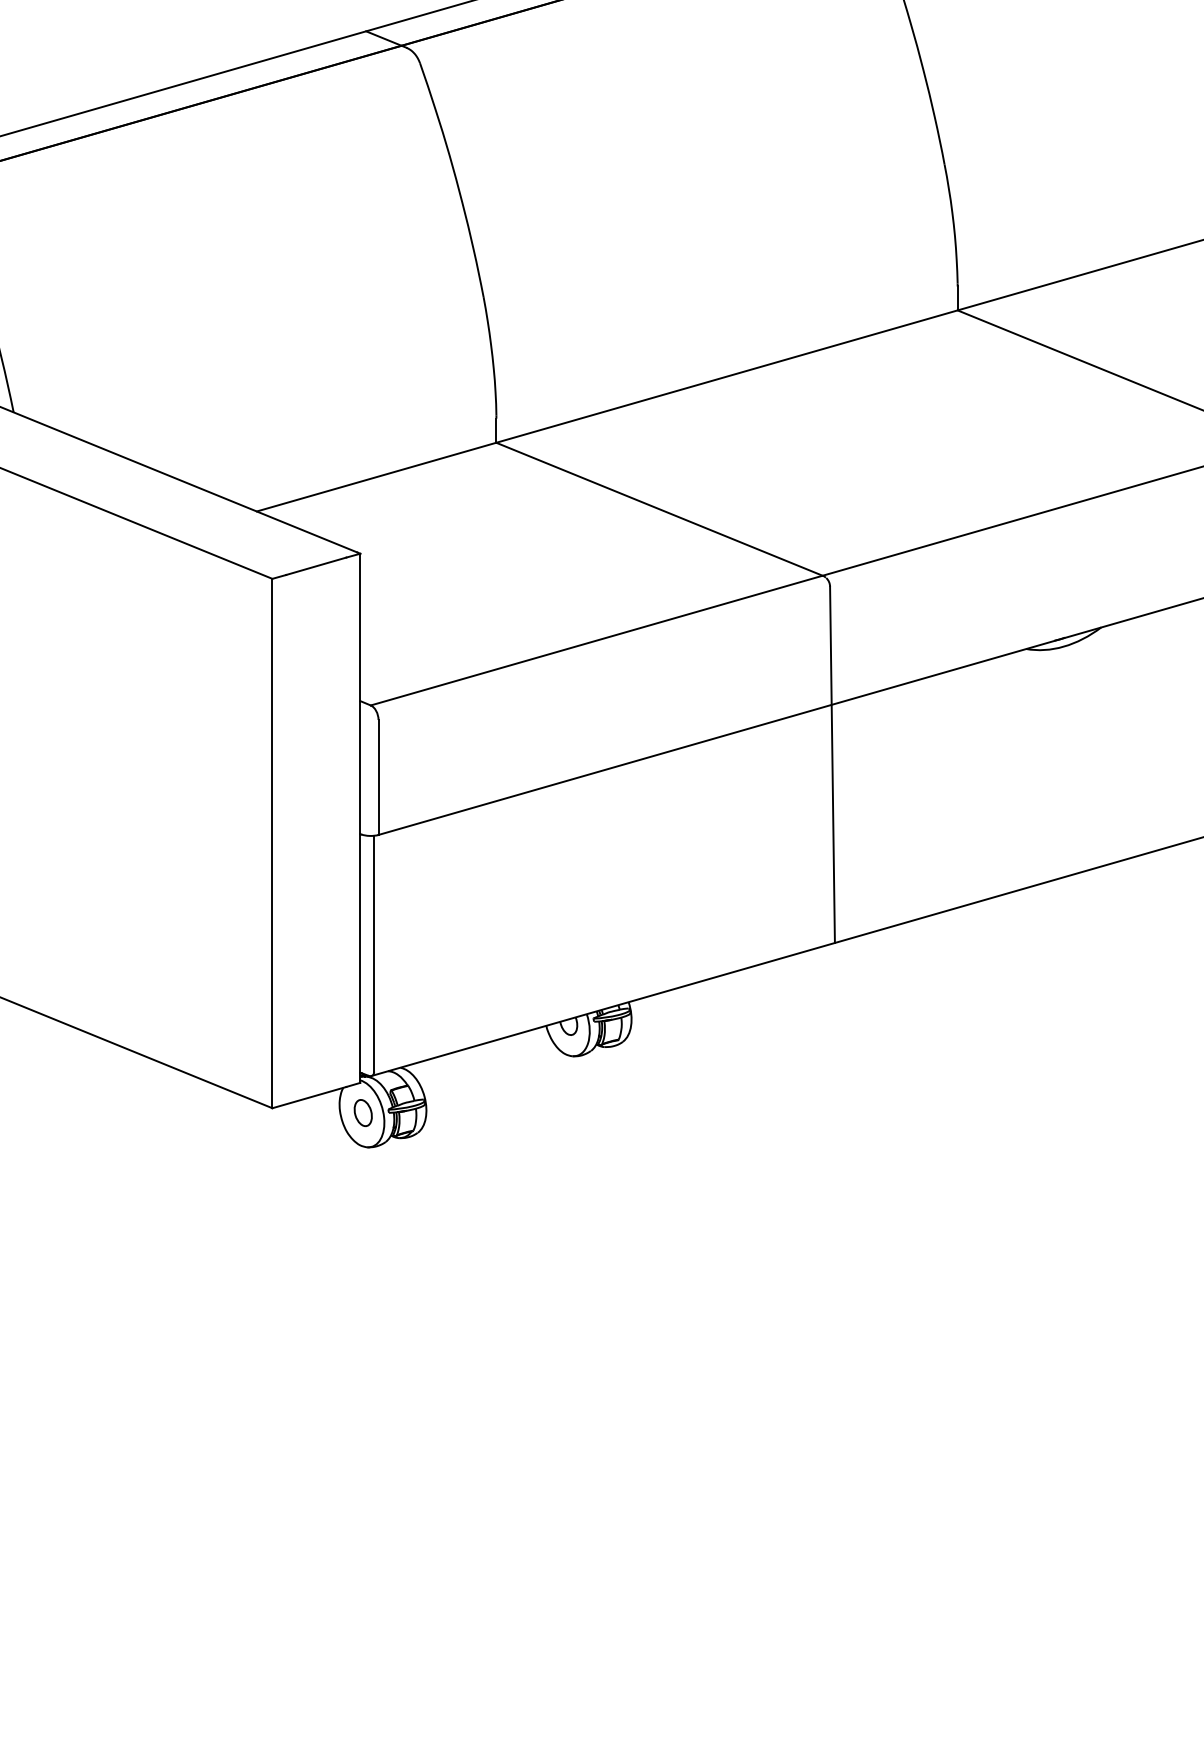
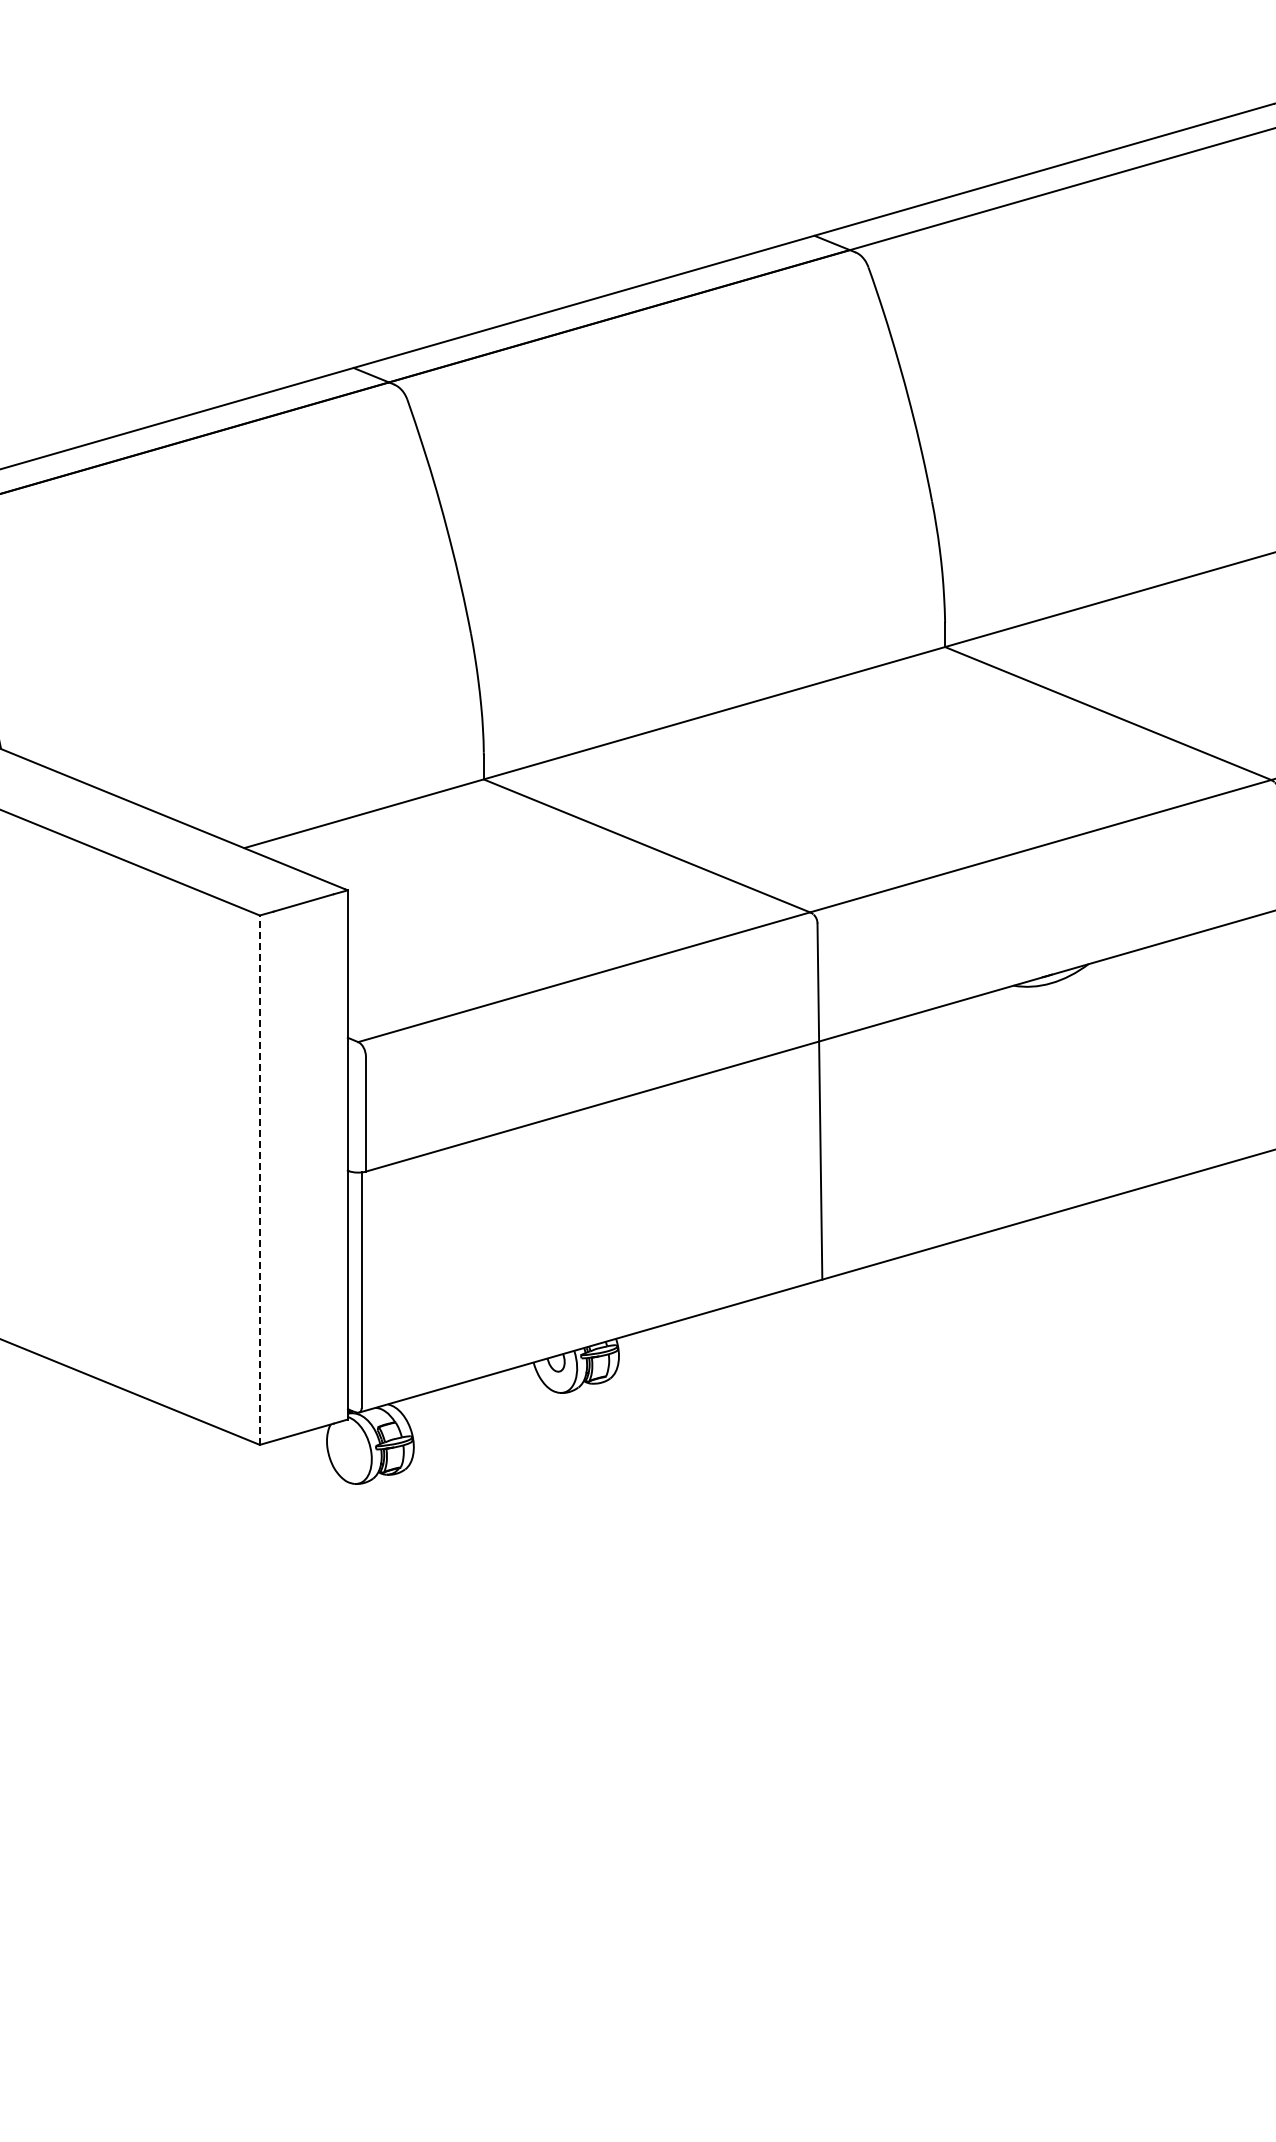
line: (272, 843) -> (259, 1180), solid -> dashed
part: (363, 1112) -> (350, 1449), removed

